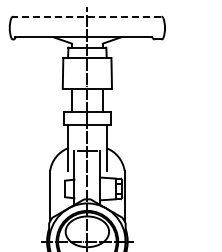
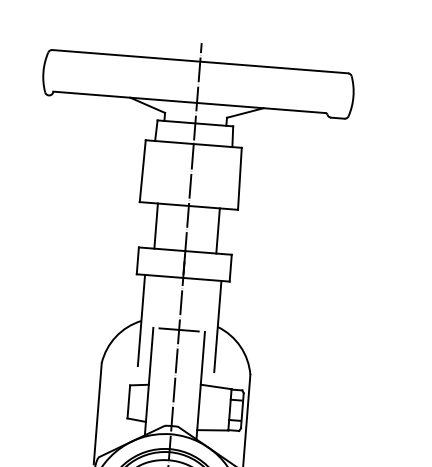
line: (86, 16) -> (198, 61), dashed -> solid

